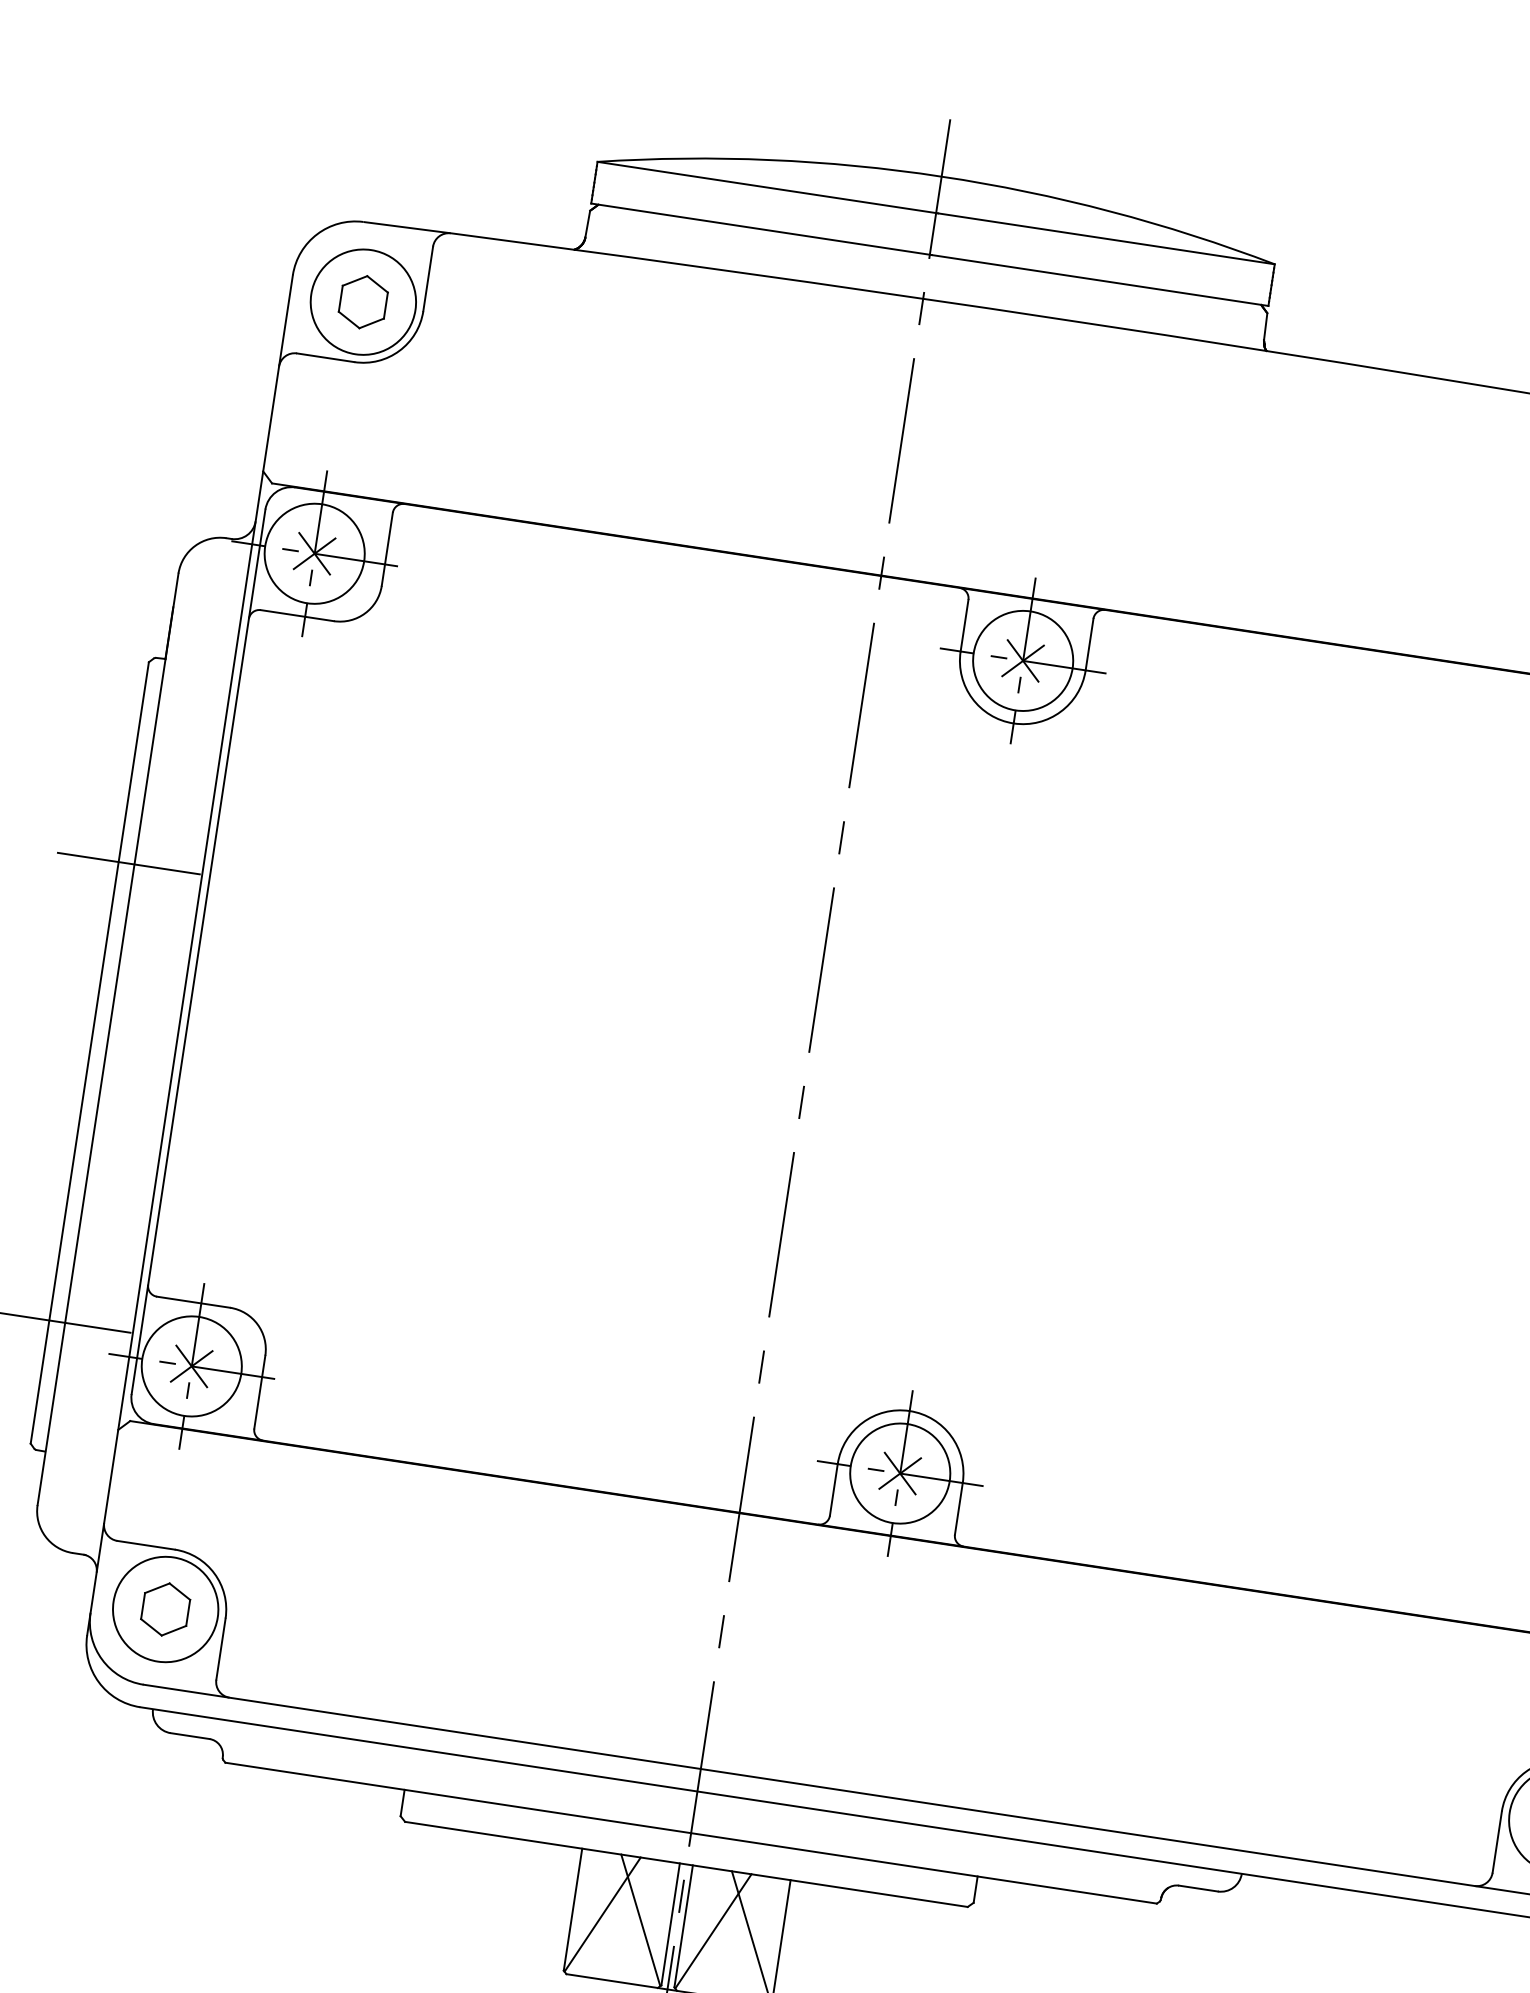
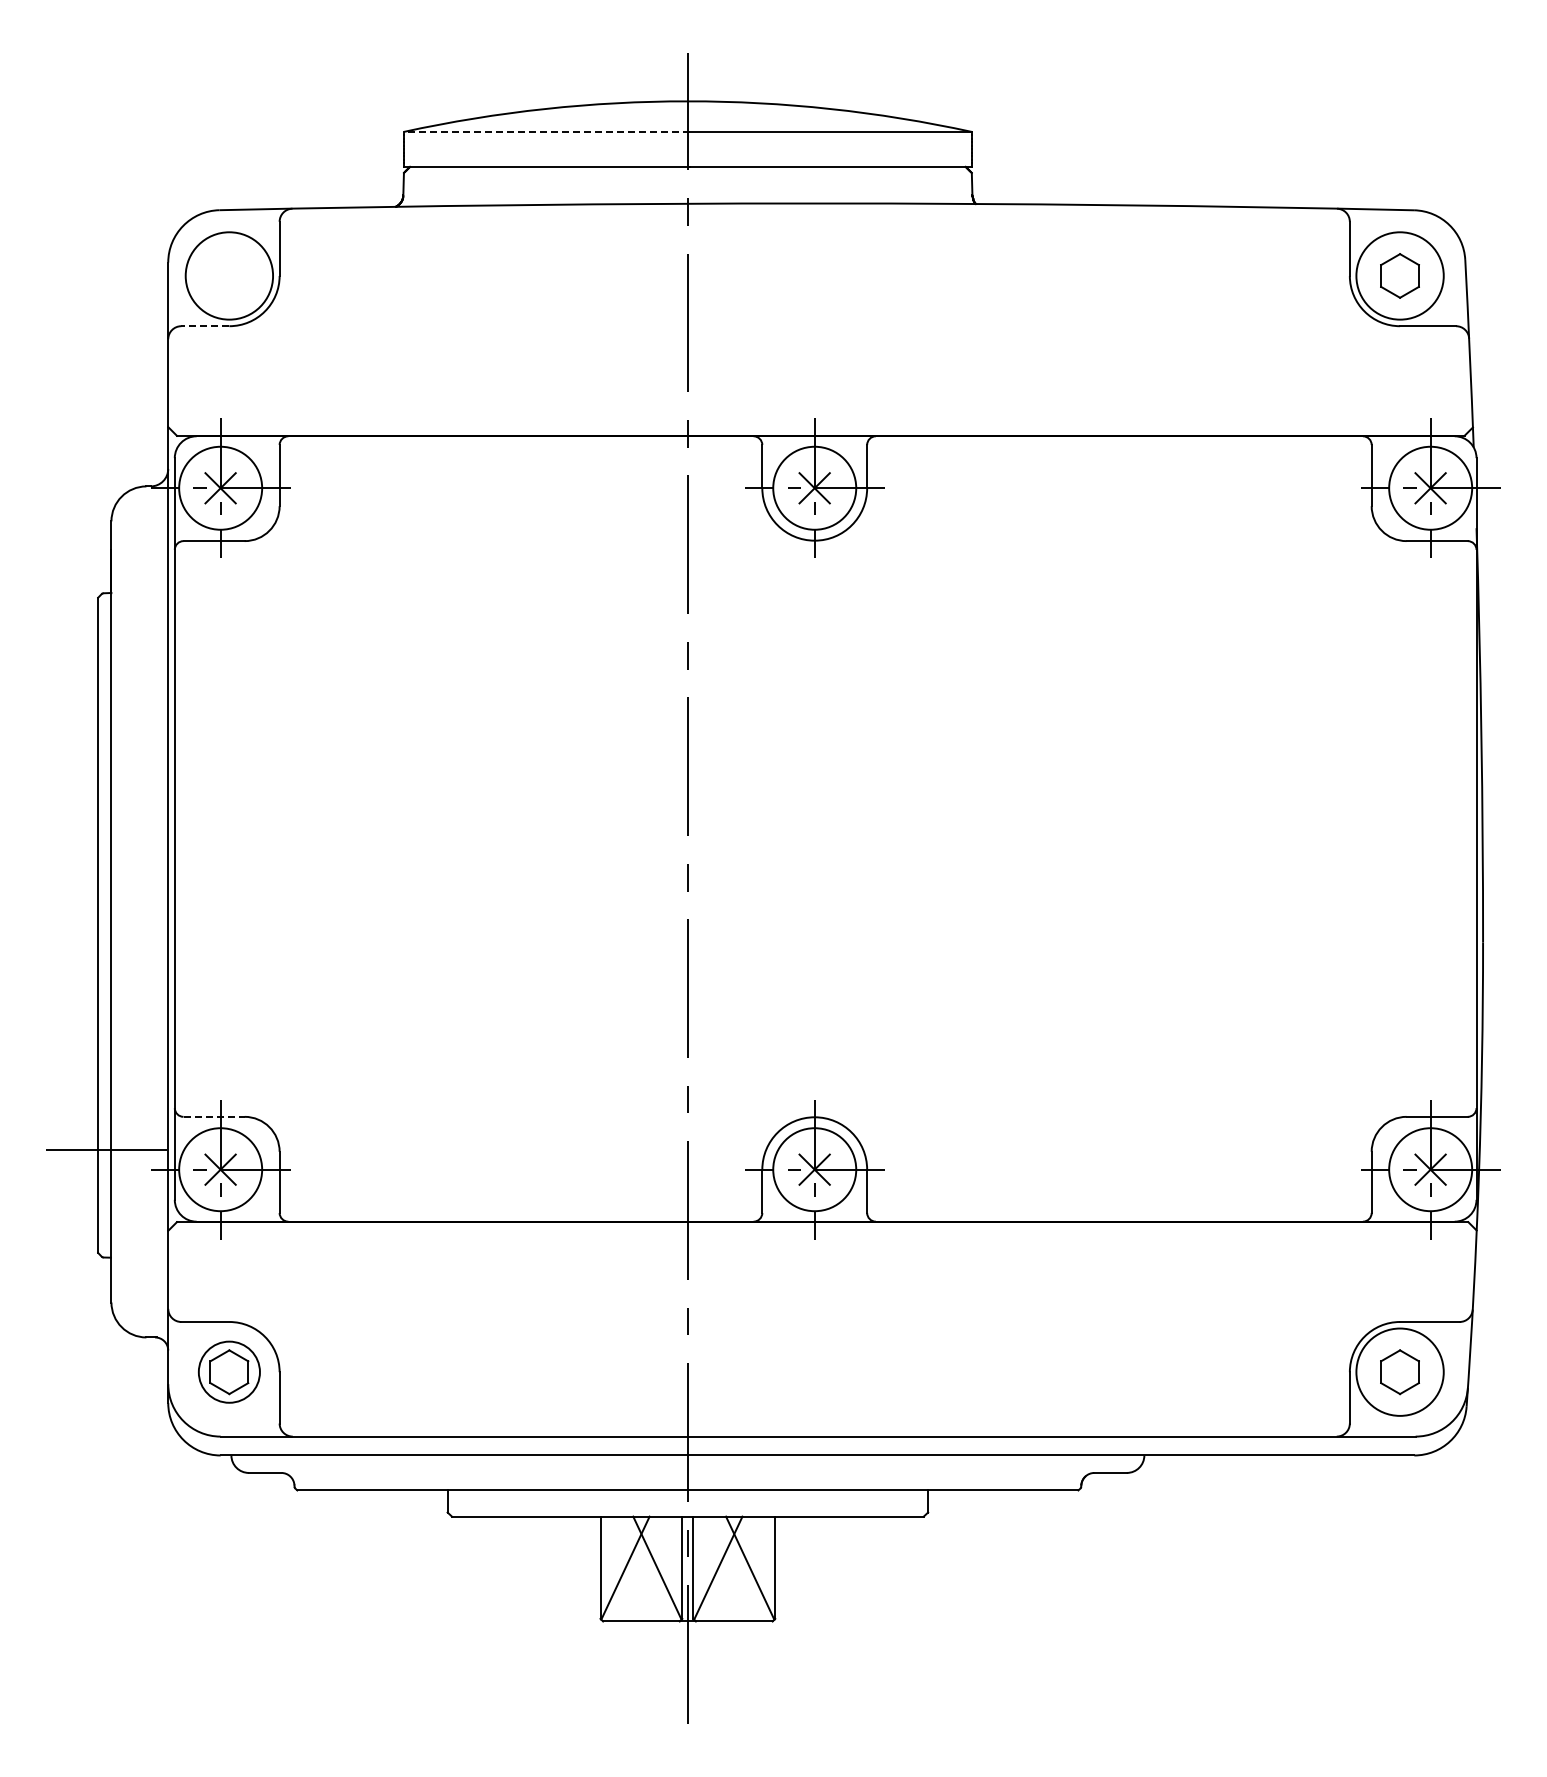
line: (767, 187) -> (546, 131), solid -> dashed
part: (363, 301) -> (229, 275), removed
line: (324, 357) -> (204, 326), solid -> dashed
line: (128, 863) -> (106, 765), removed
line: (194, 1301) -> (214, 1116), solid -> dashed
circle: (165, 1608) -> (229, 1371), size x0.7

